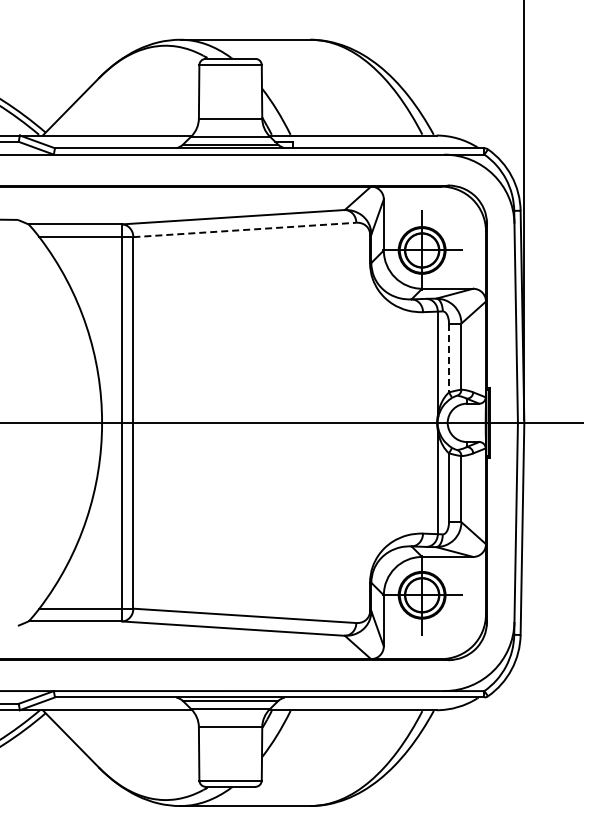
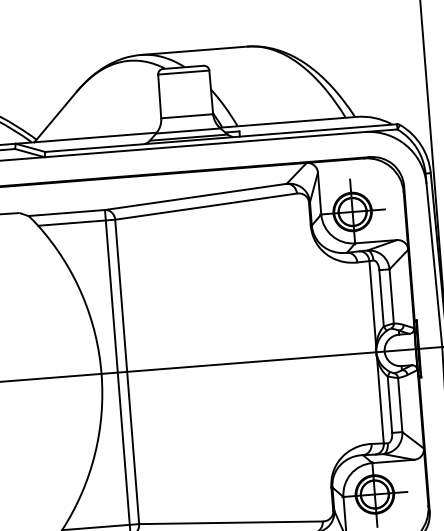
line: (244, 229) -> (205, 206), dashed -> solid
line: (449, 358) -> (382, 298), dashed -> solid

